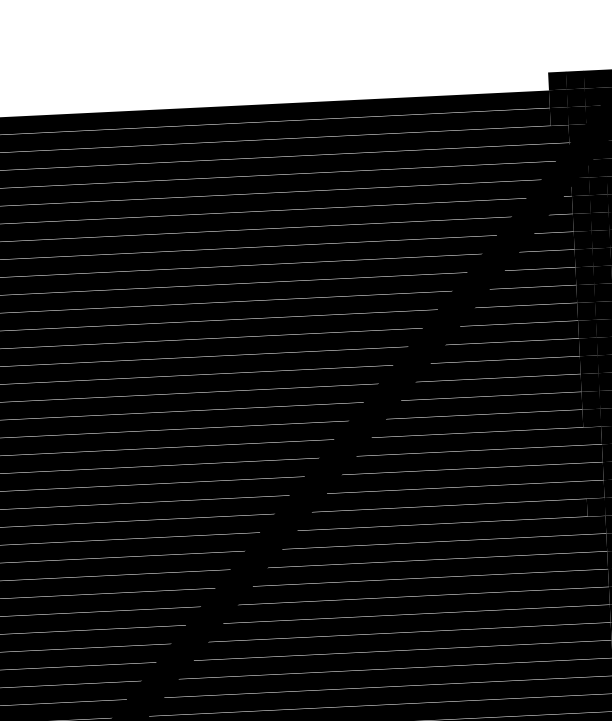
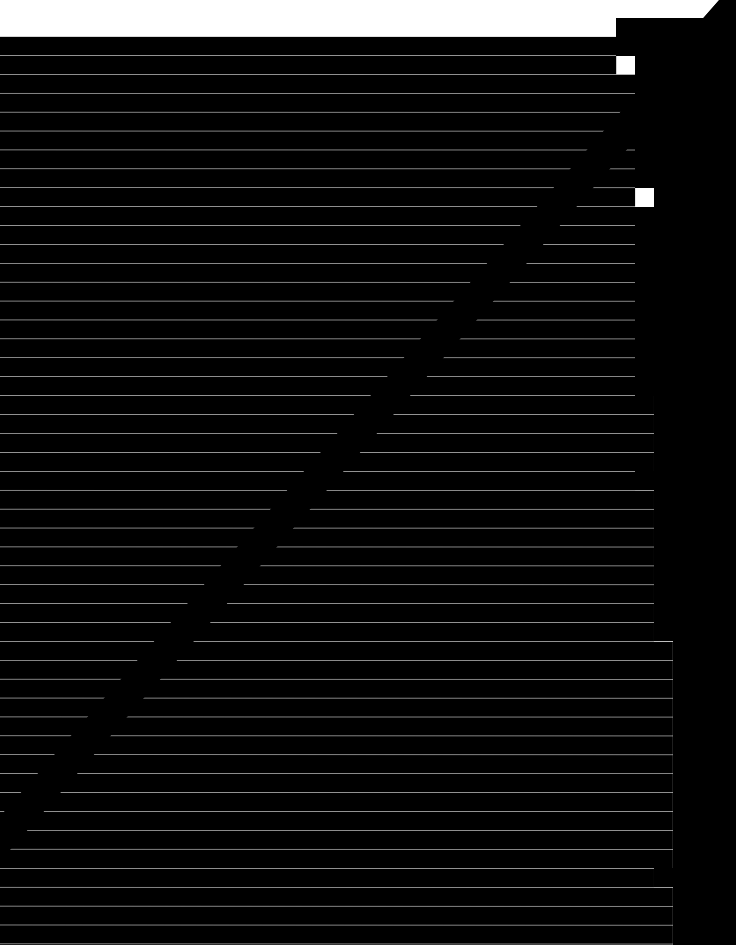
fill: (559, 116) -> (625, 64), removed
fill: (582, 239) -> (644, 196), removed

